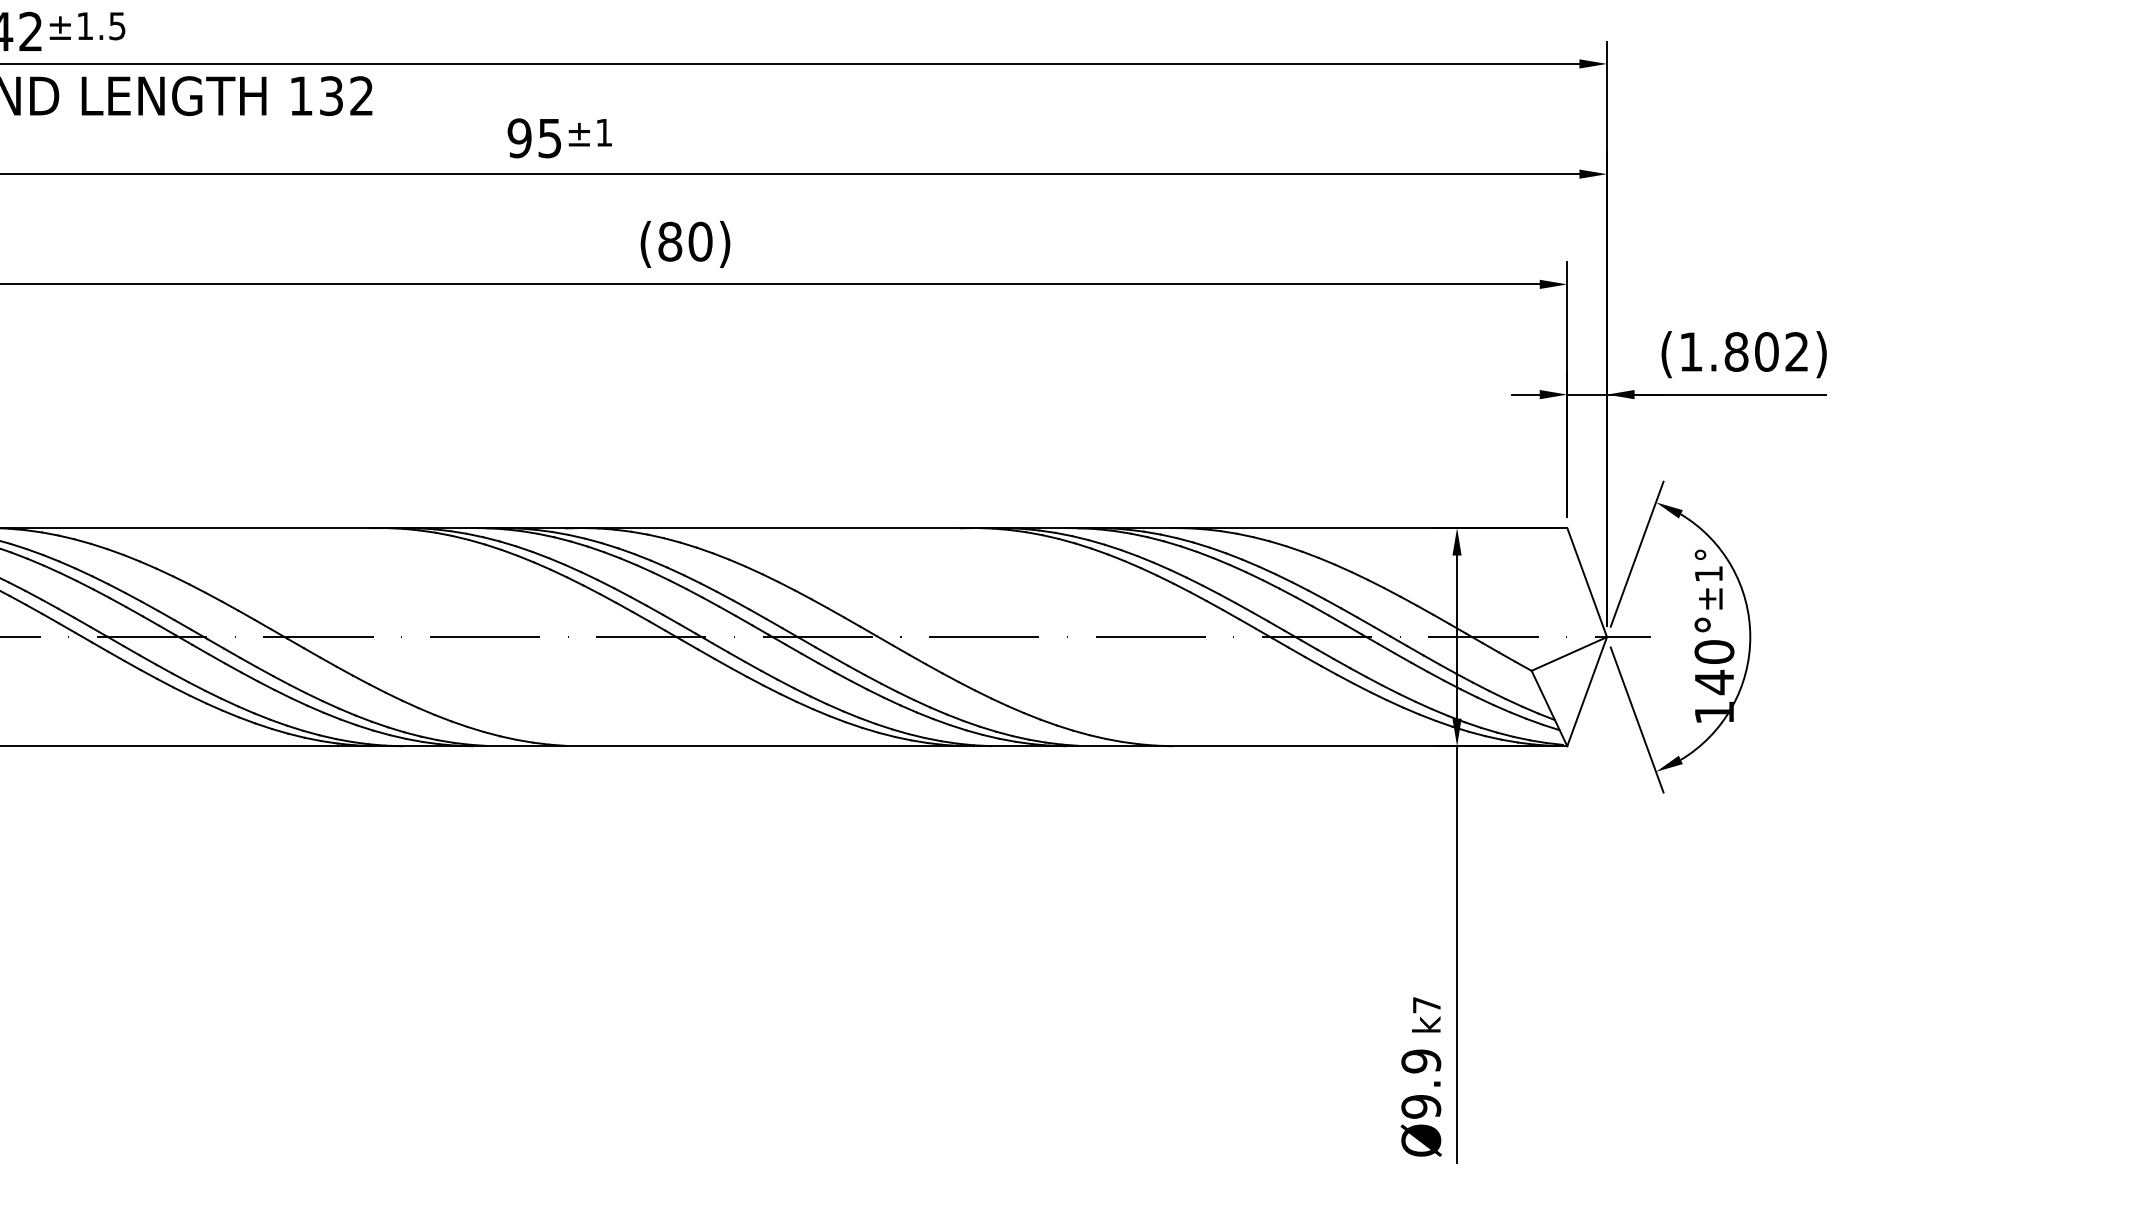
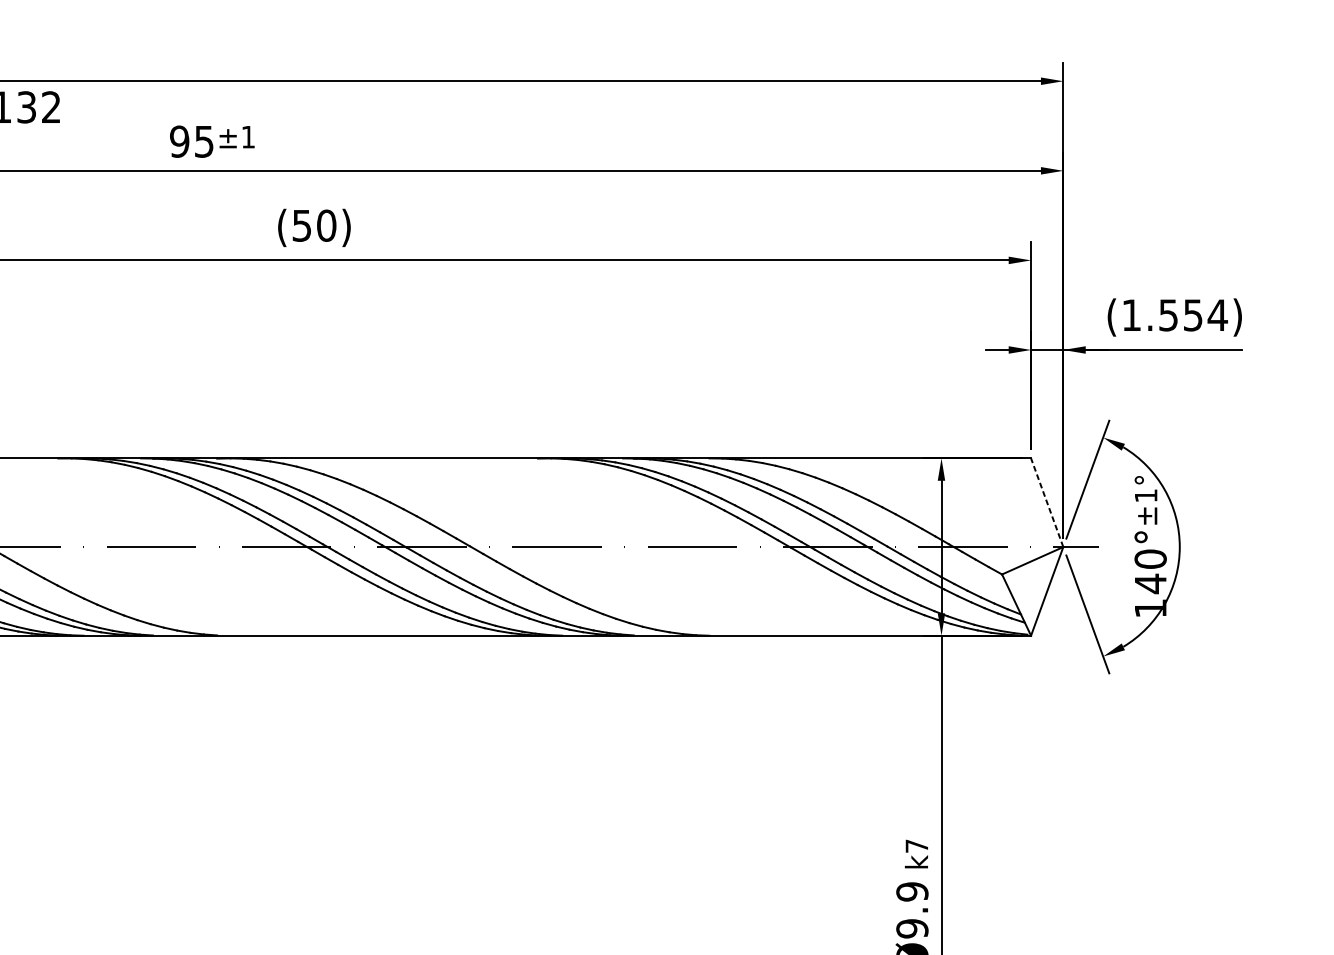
text: (670, 241) -> (302, 225), (80) -> (50)
text: (1766, 351) -> (1192, 314), (1.802) -> (1.554)
line: (1586, 582) -> (1046, 502), solid -> dashed

